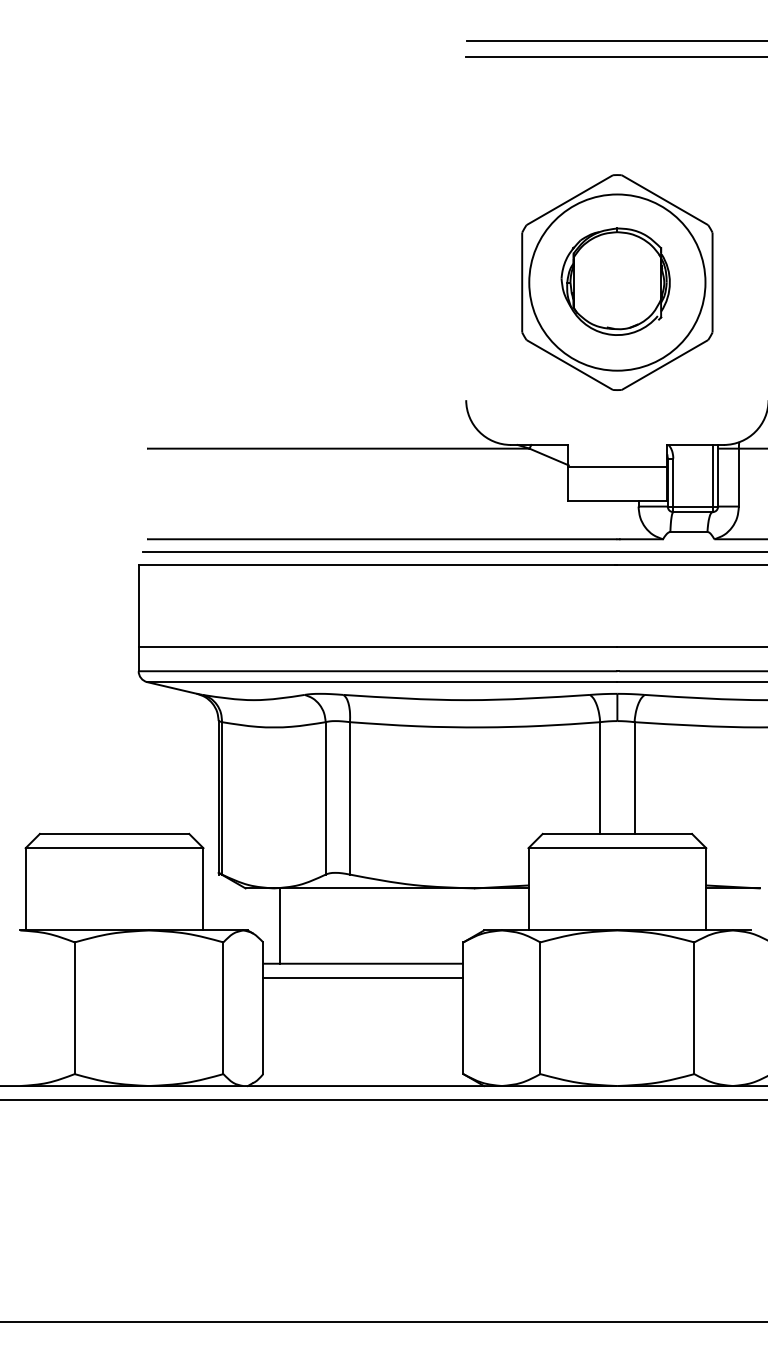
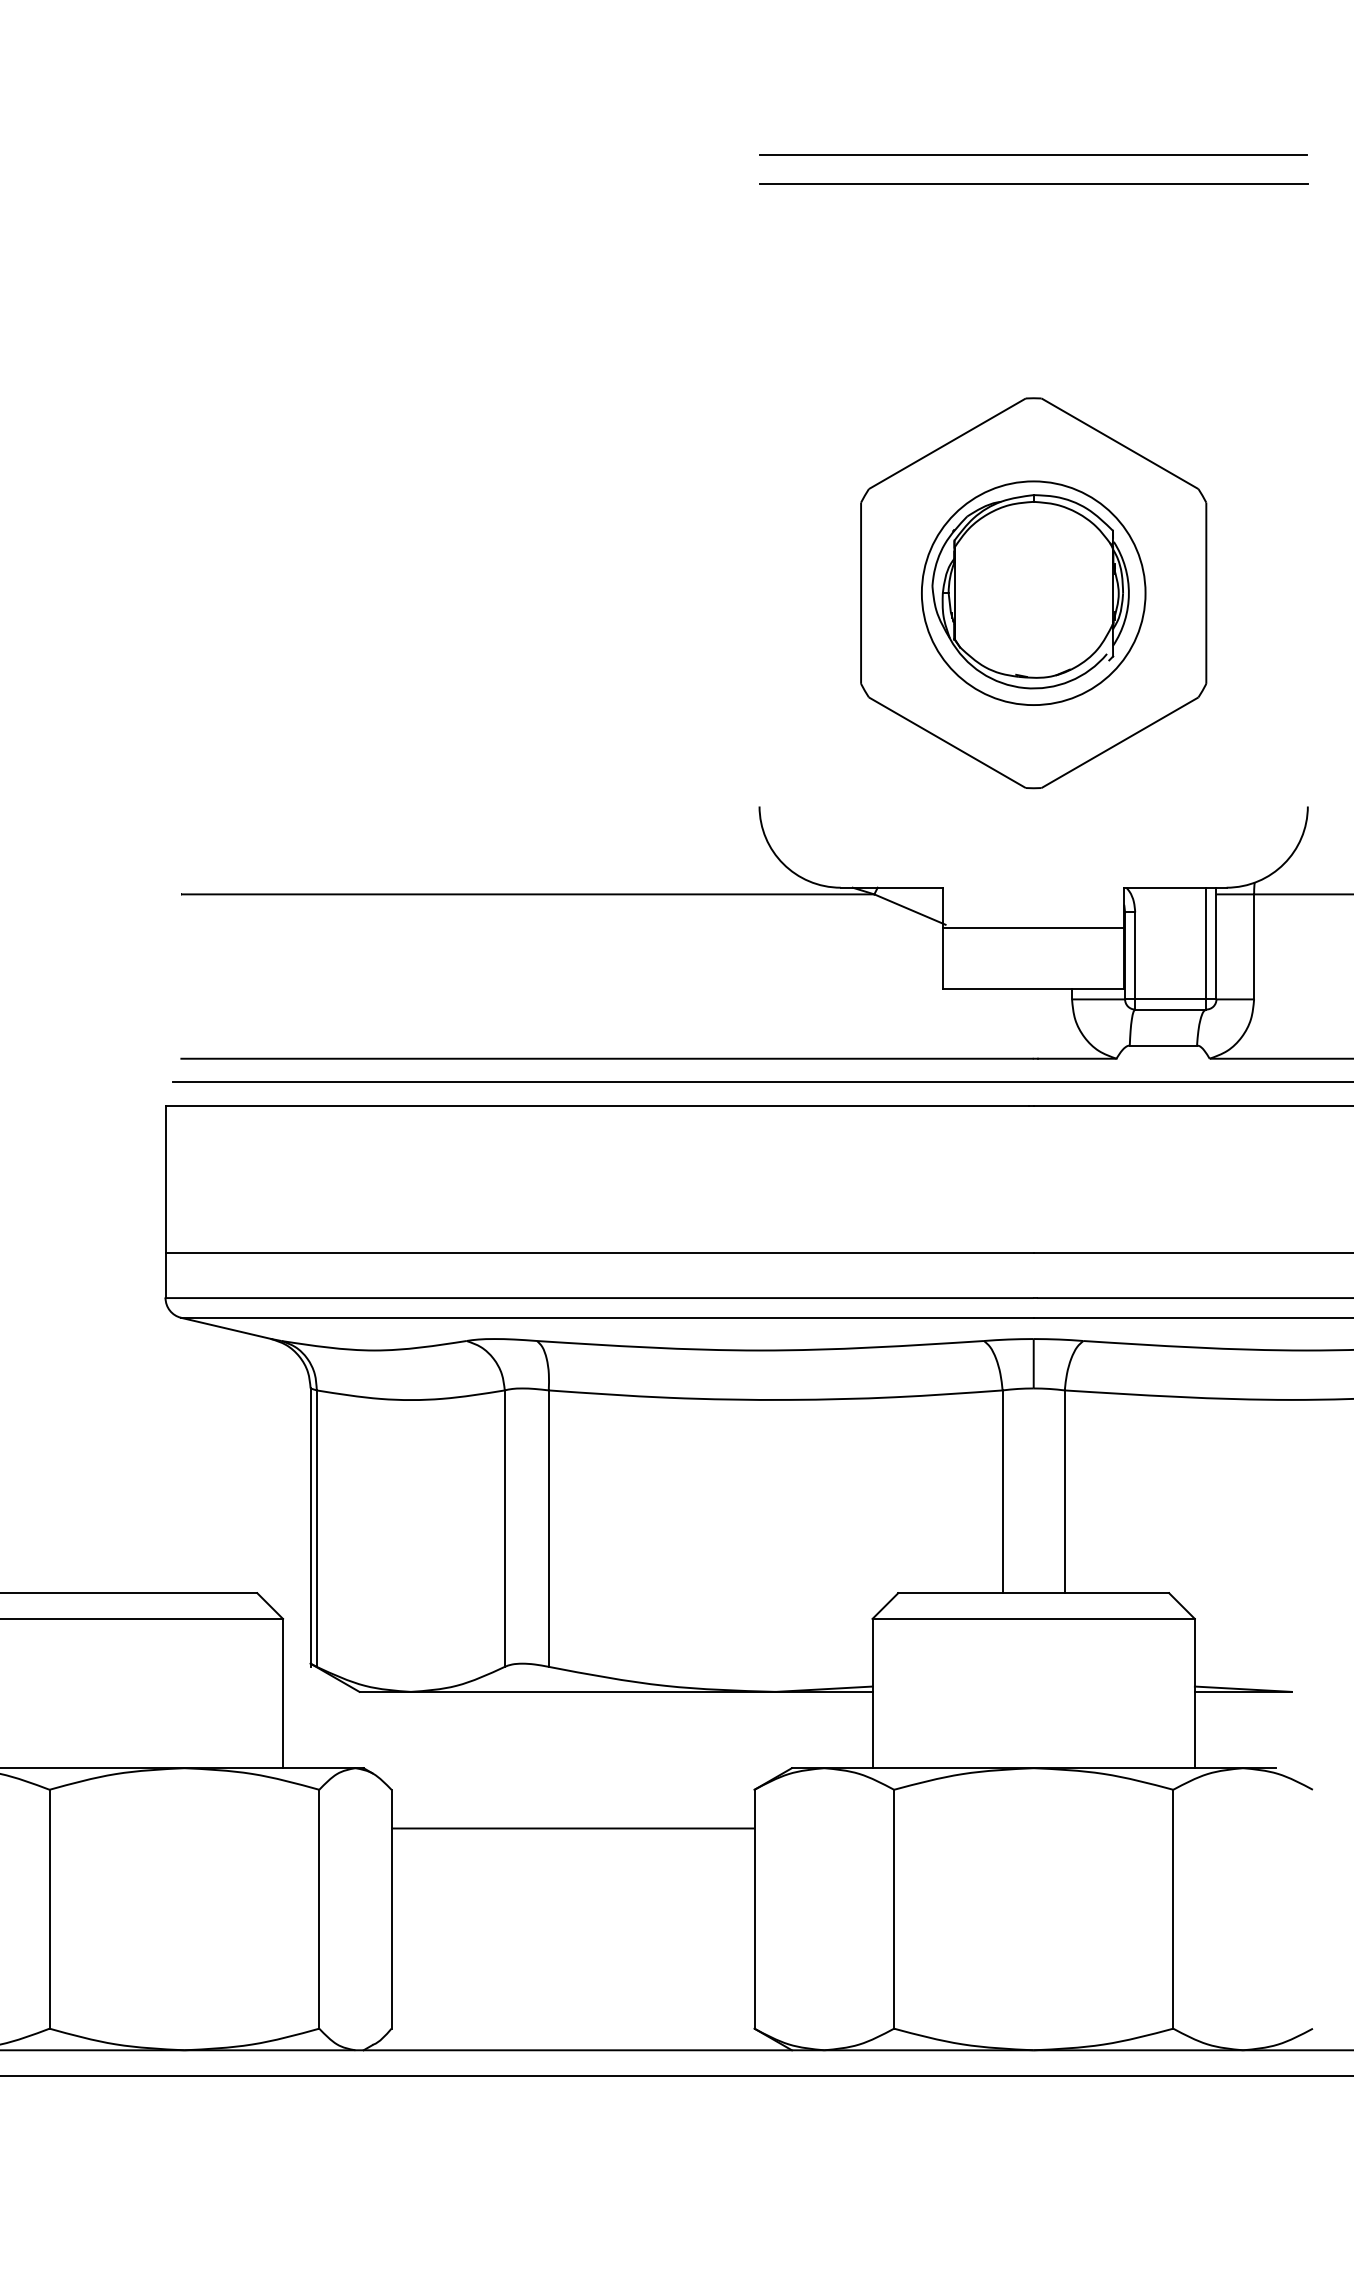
circle: (617, 282) -> (1033, 593), size x0.7
line: (279, 925) -> (420, 1759), removed
line: (363, 977) -> (573, 1853), removed

